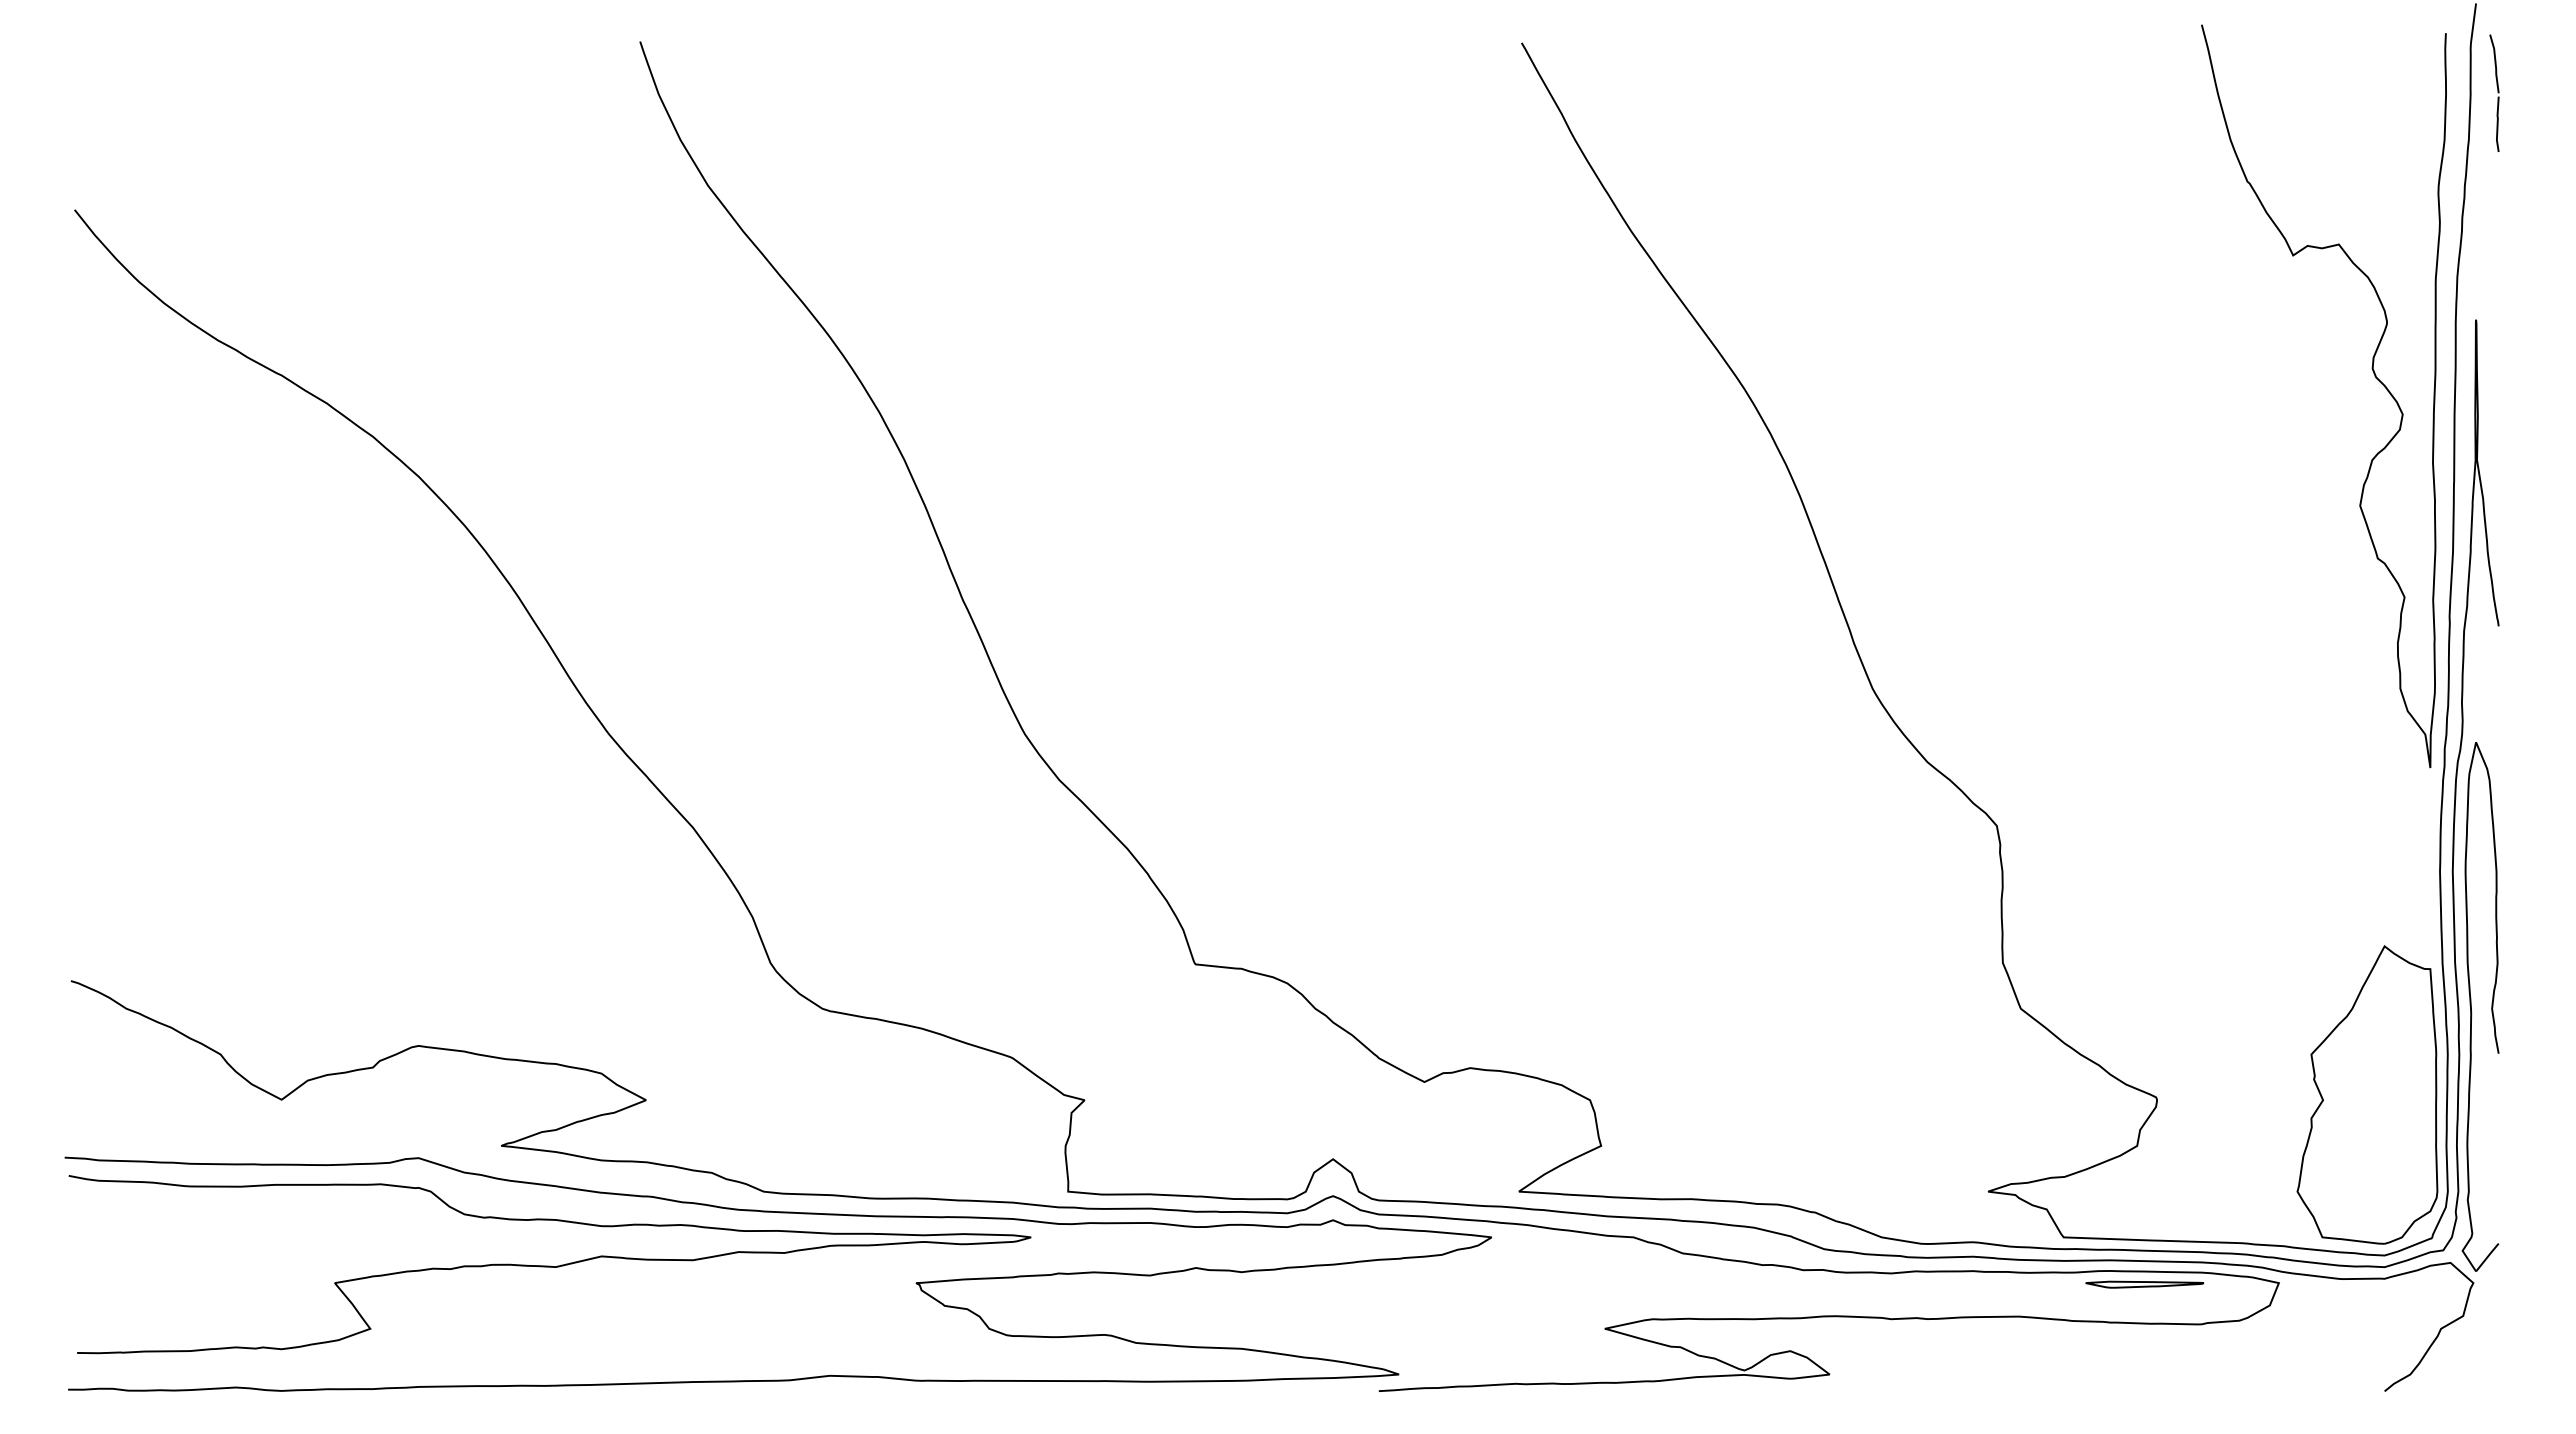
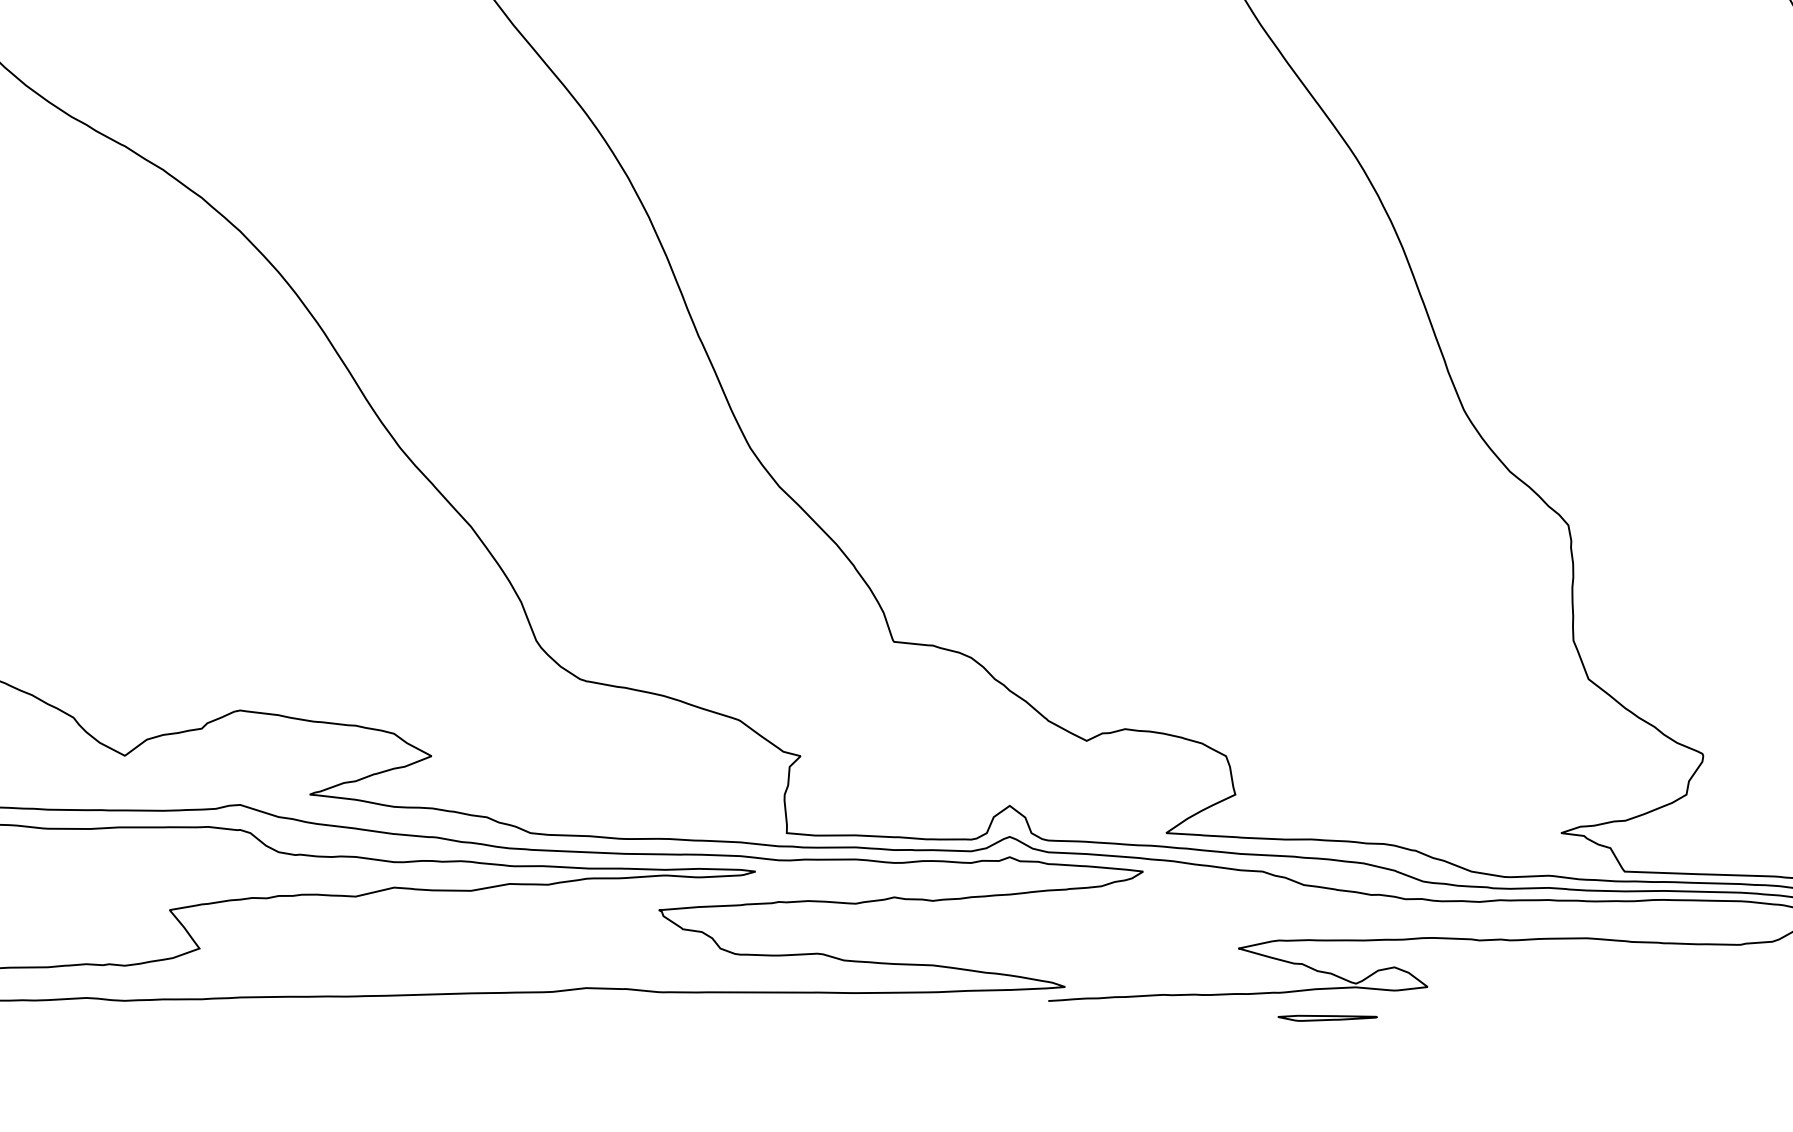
part: (2144, 1284) -> (1327, 1018), moved

